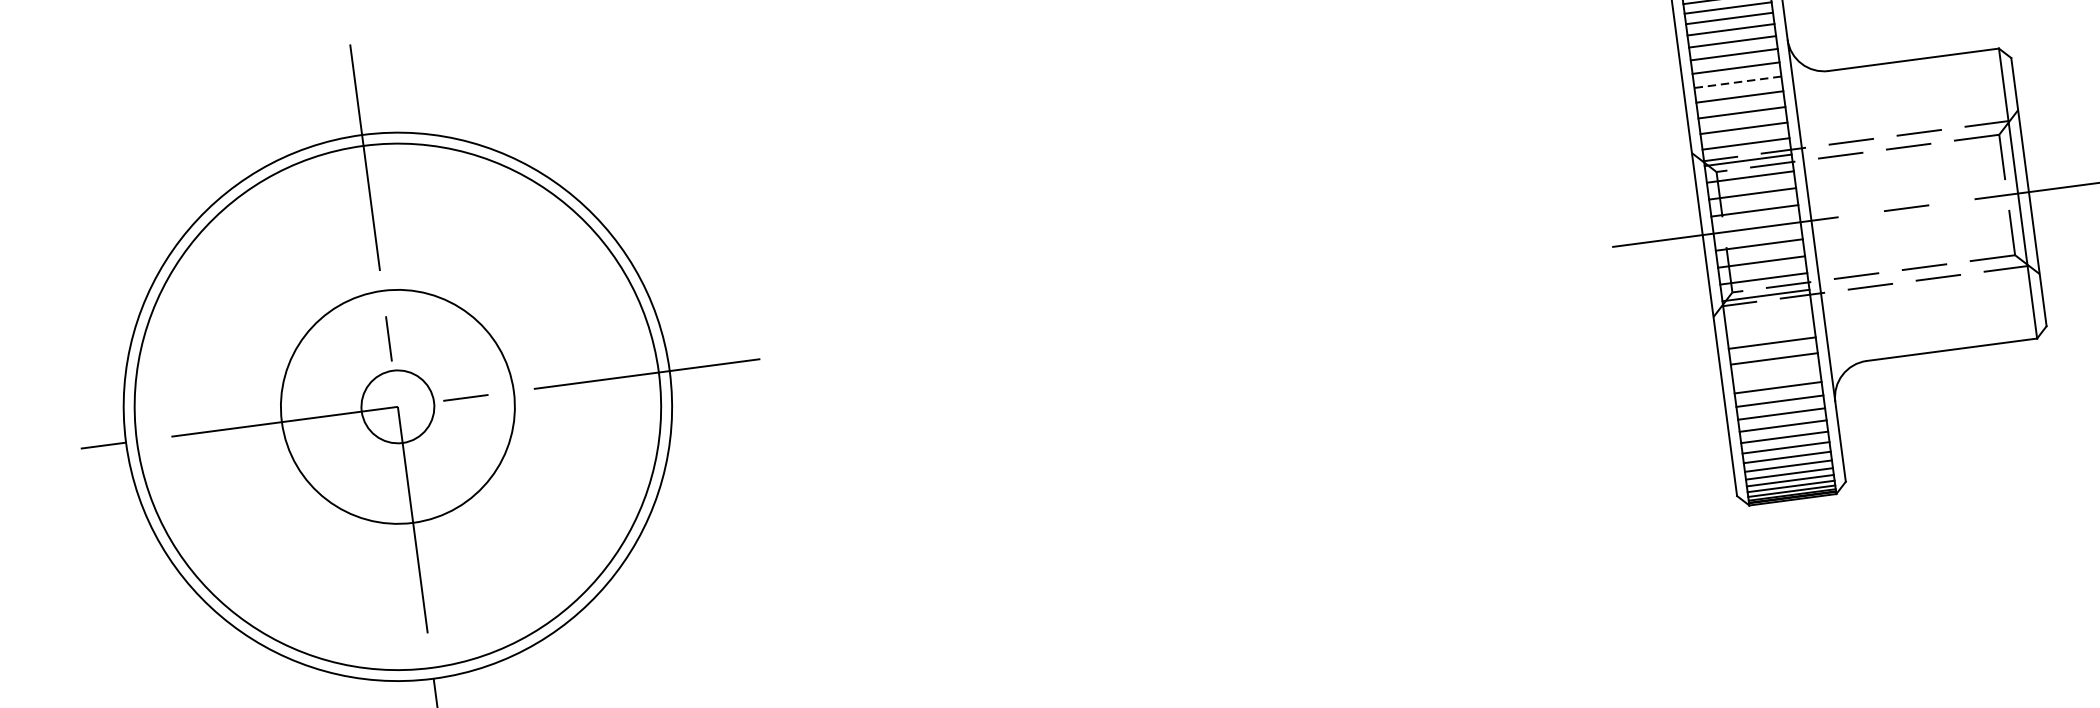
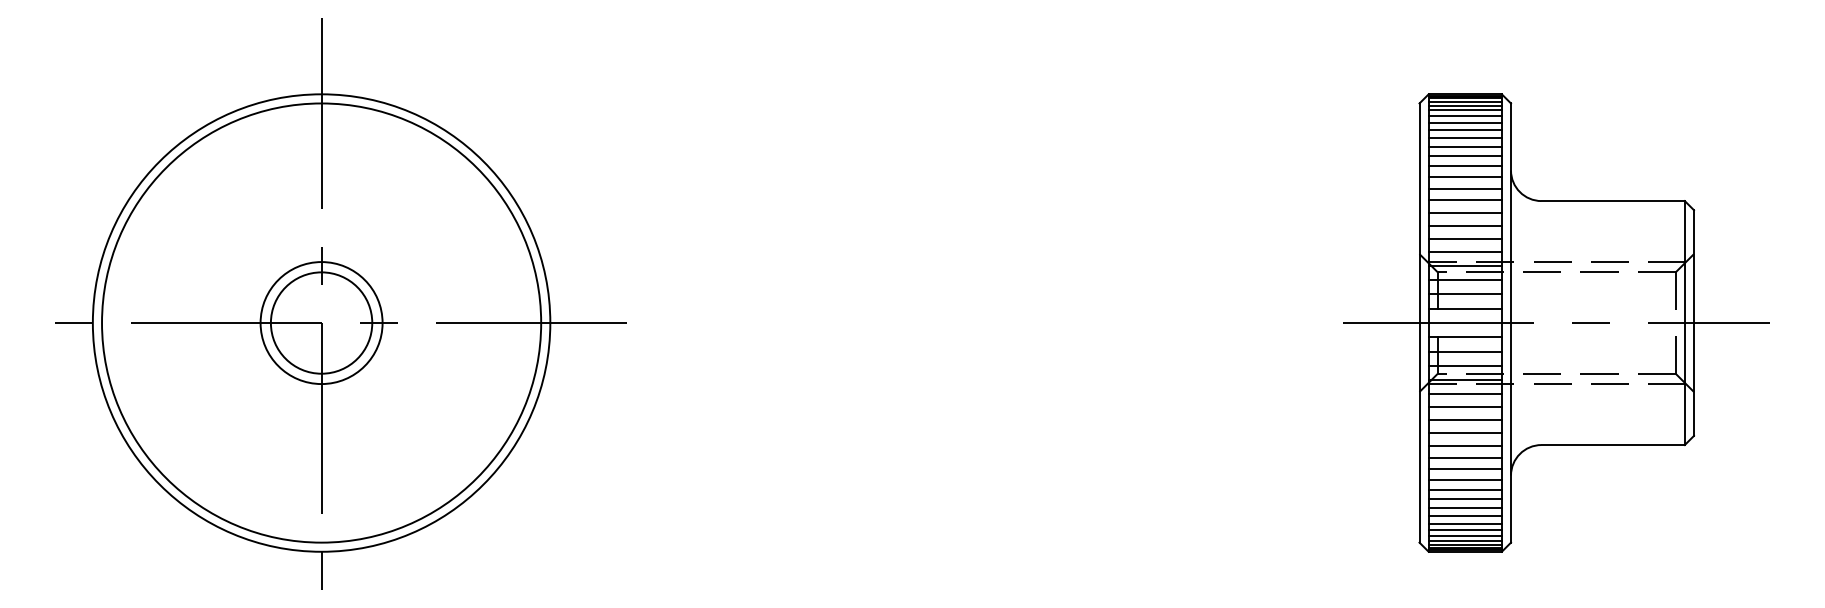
line: (1738, 82) -> (1465, 200), dashed -> solid
line: (1767, 311) -> (1464, 393), added
line: (1769, 327) -> (1464, 406), added
line: (1775, 373) -> (1464, 445), added
circle: (397, 406) -> (321, 322), size x1.67
circle: (397, 407) -> (321, 323), size x0.62

